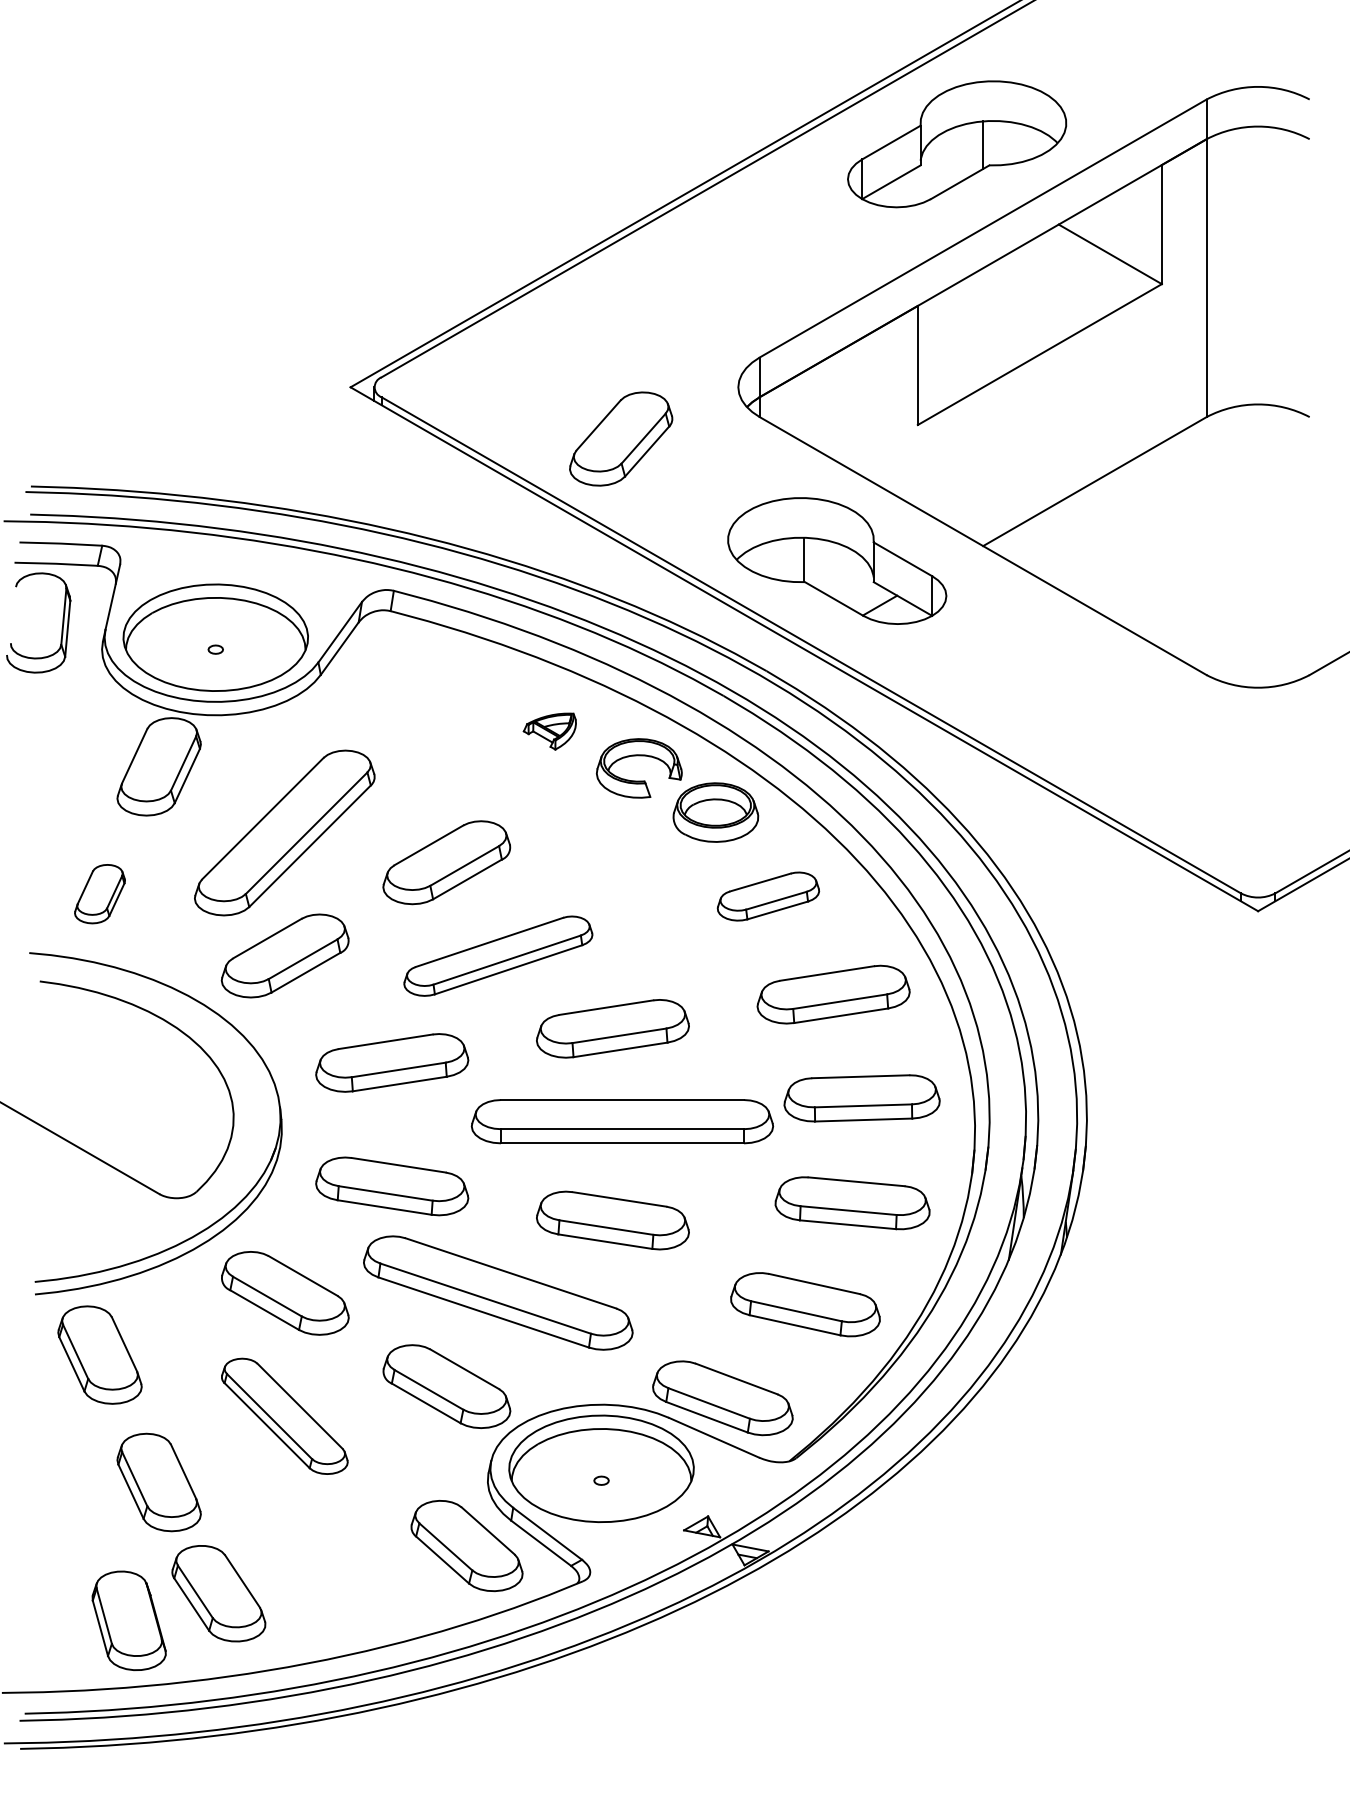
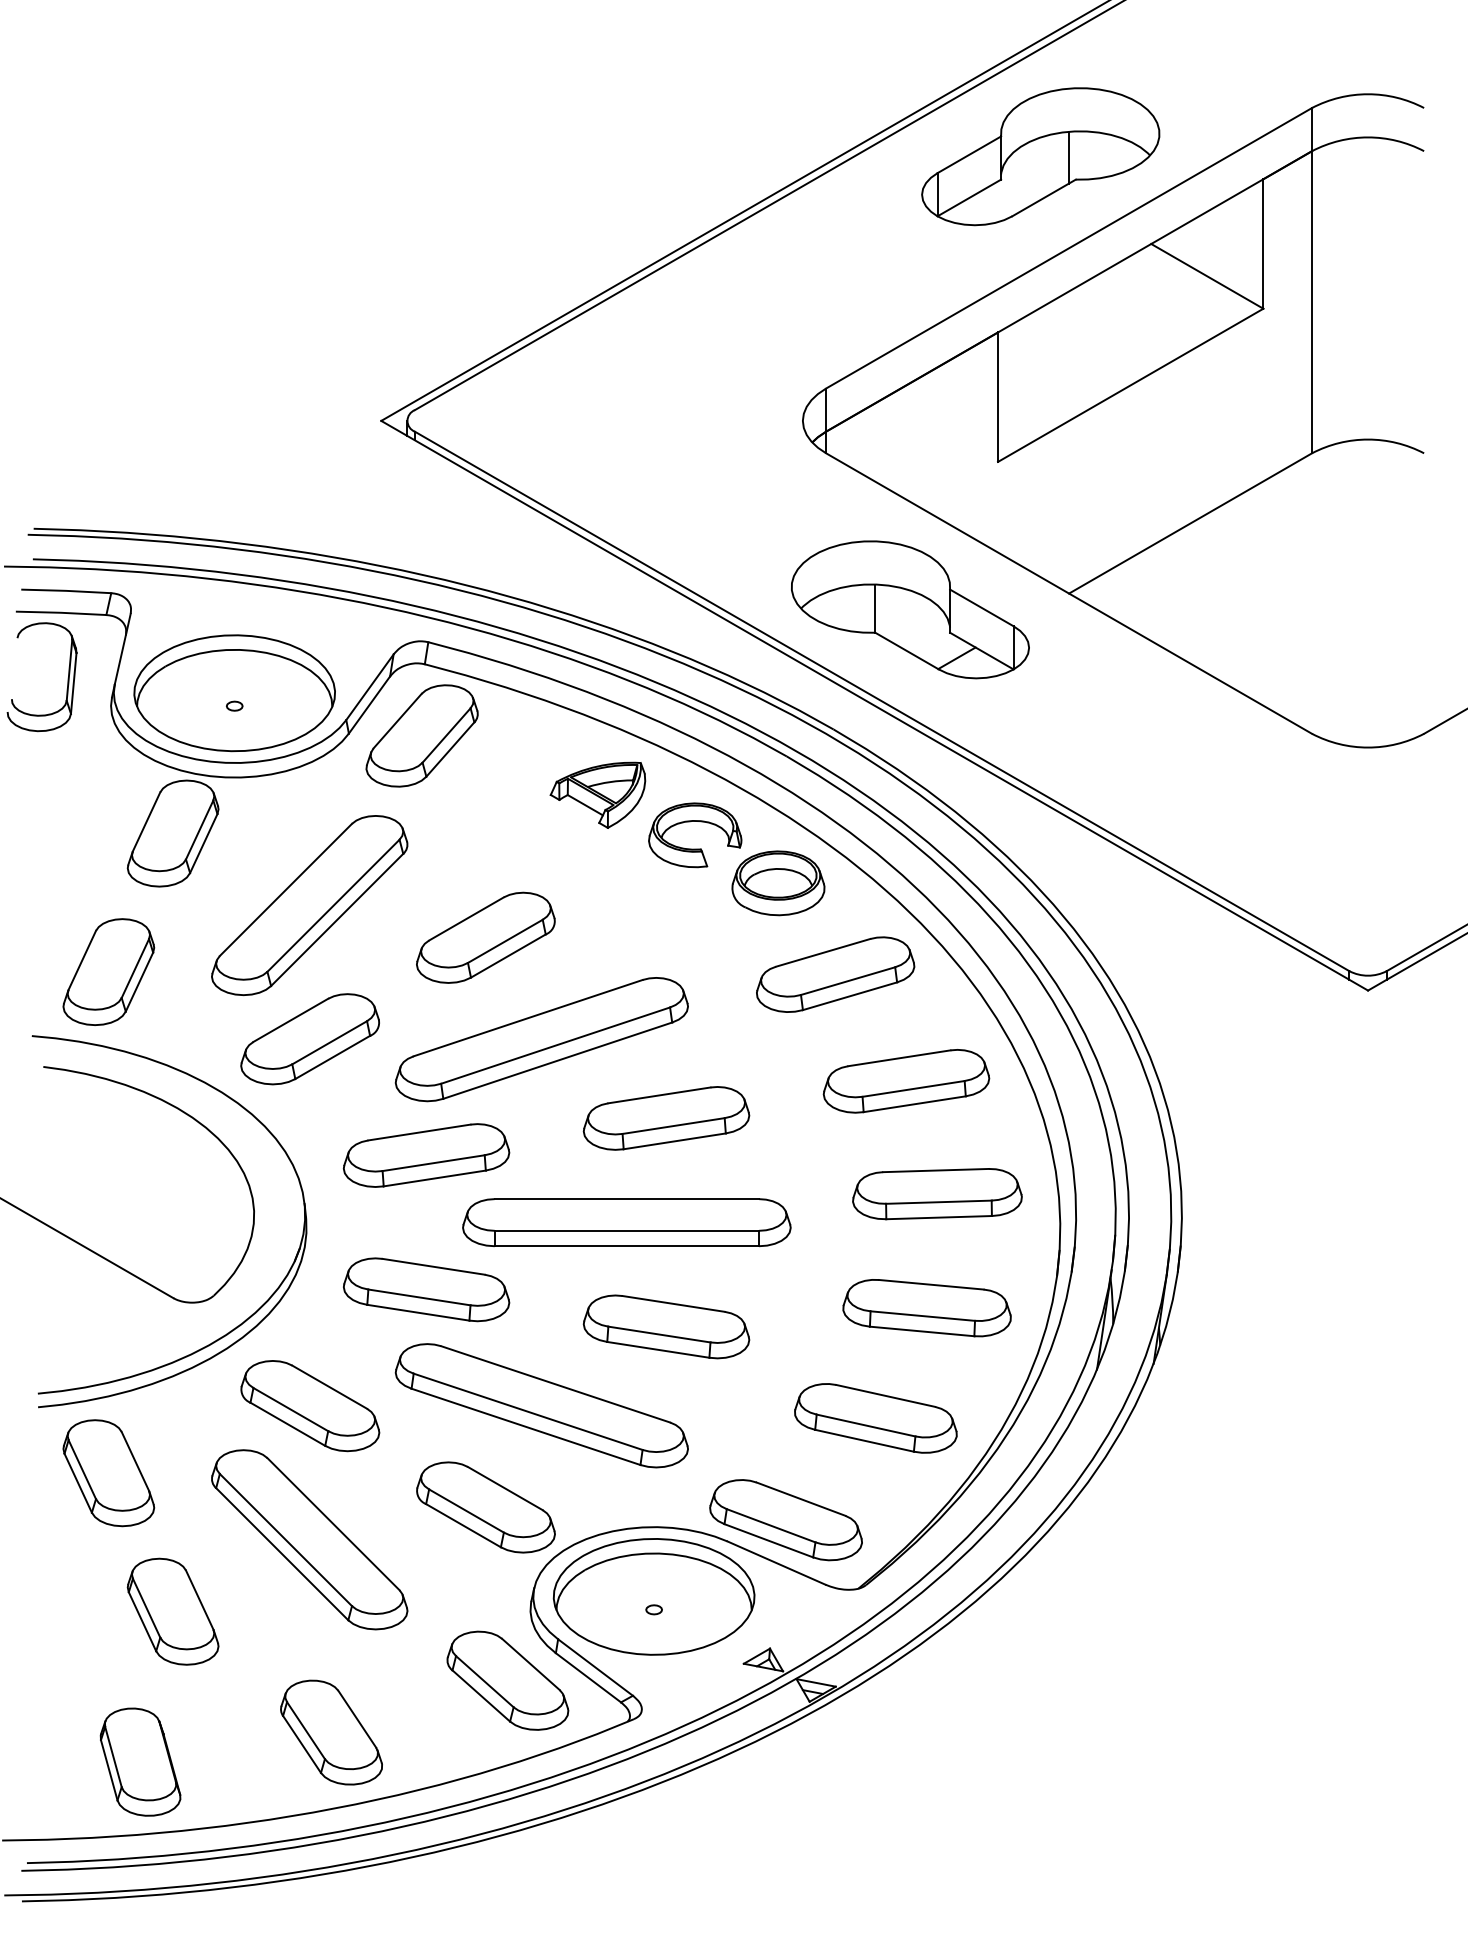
part: (621, 438) -> (422, 735), moved
part: (549, 731) -> (597, 795), size x1.67
part: (99, 893) -> (108, 971), size x1.67
part: (768, 896) -> (835, 974), size x1.43
part: (498, 955) -> (542, 1038), size x1.43
part: (622, 1121) -> (626, 1222), moved
part: (284, 1416) -> (309, 1539), size x1.43
part: (218, 1593) -> (331, 1732), moved

